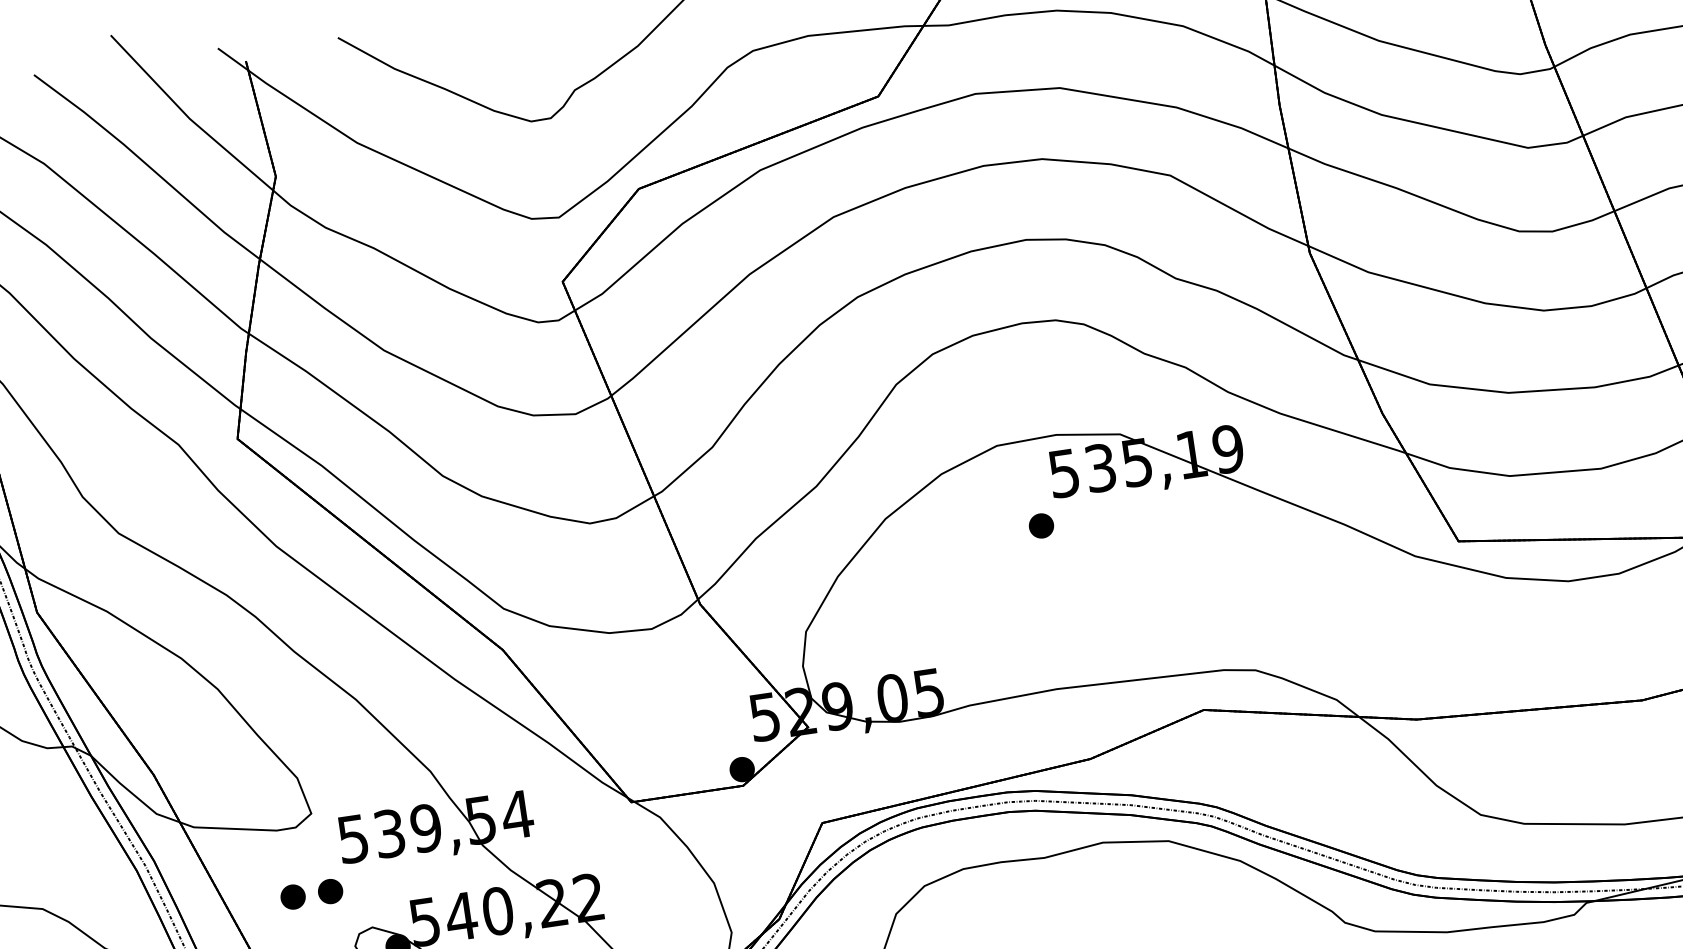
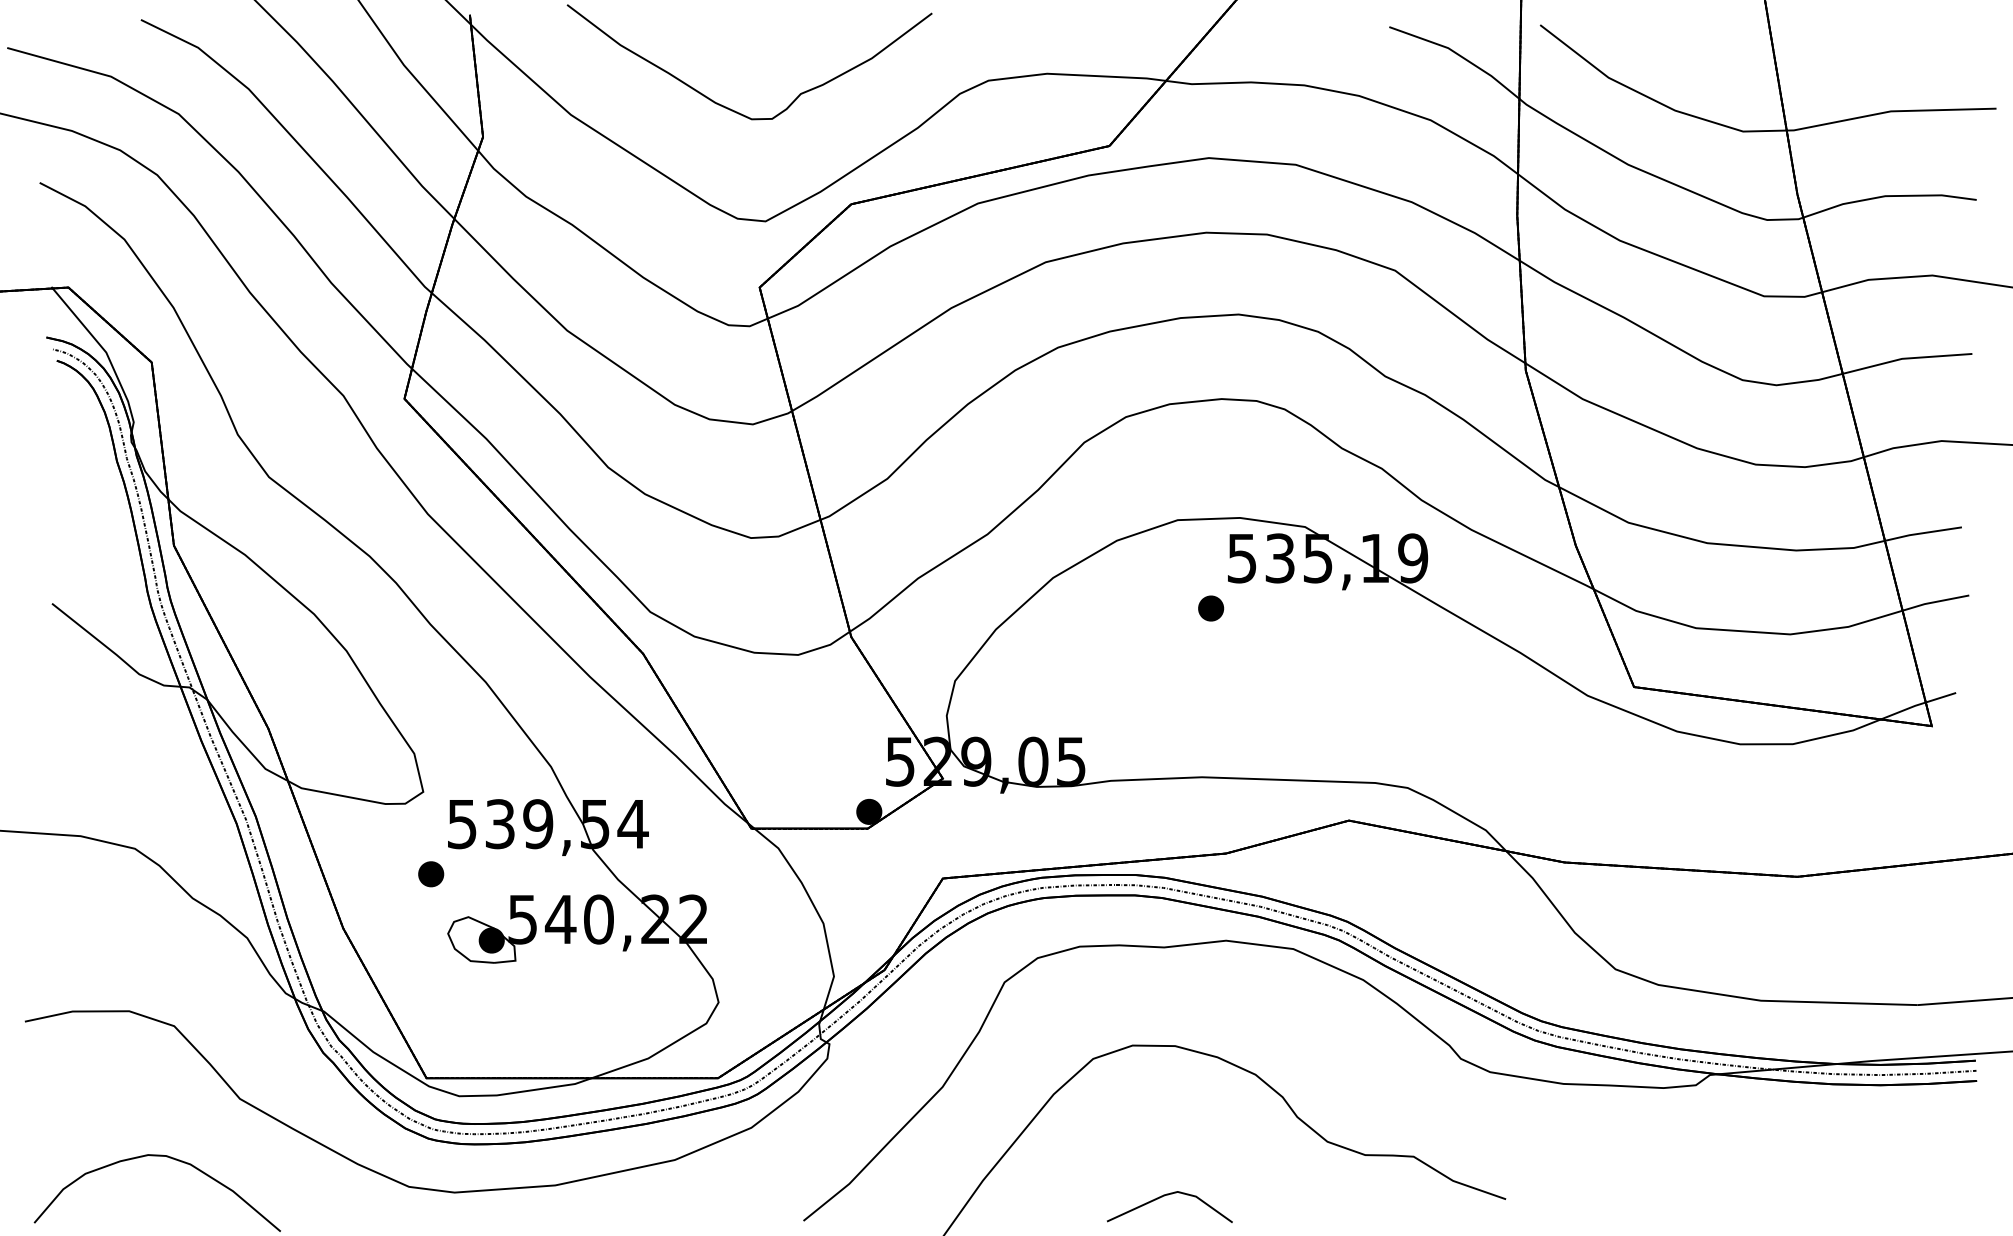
part: (293, 897) -> (392, 874), removed

